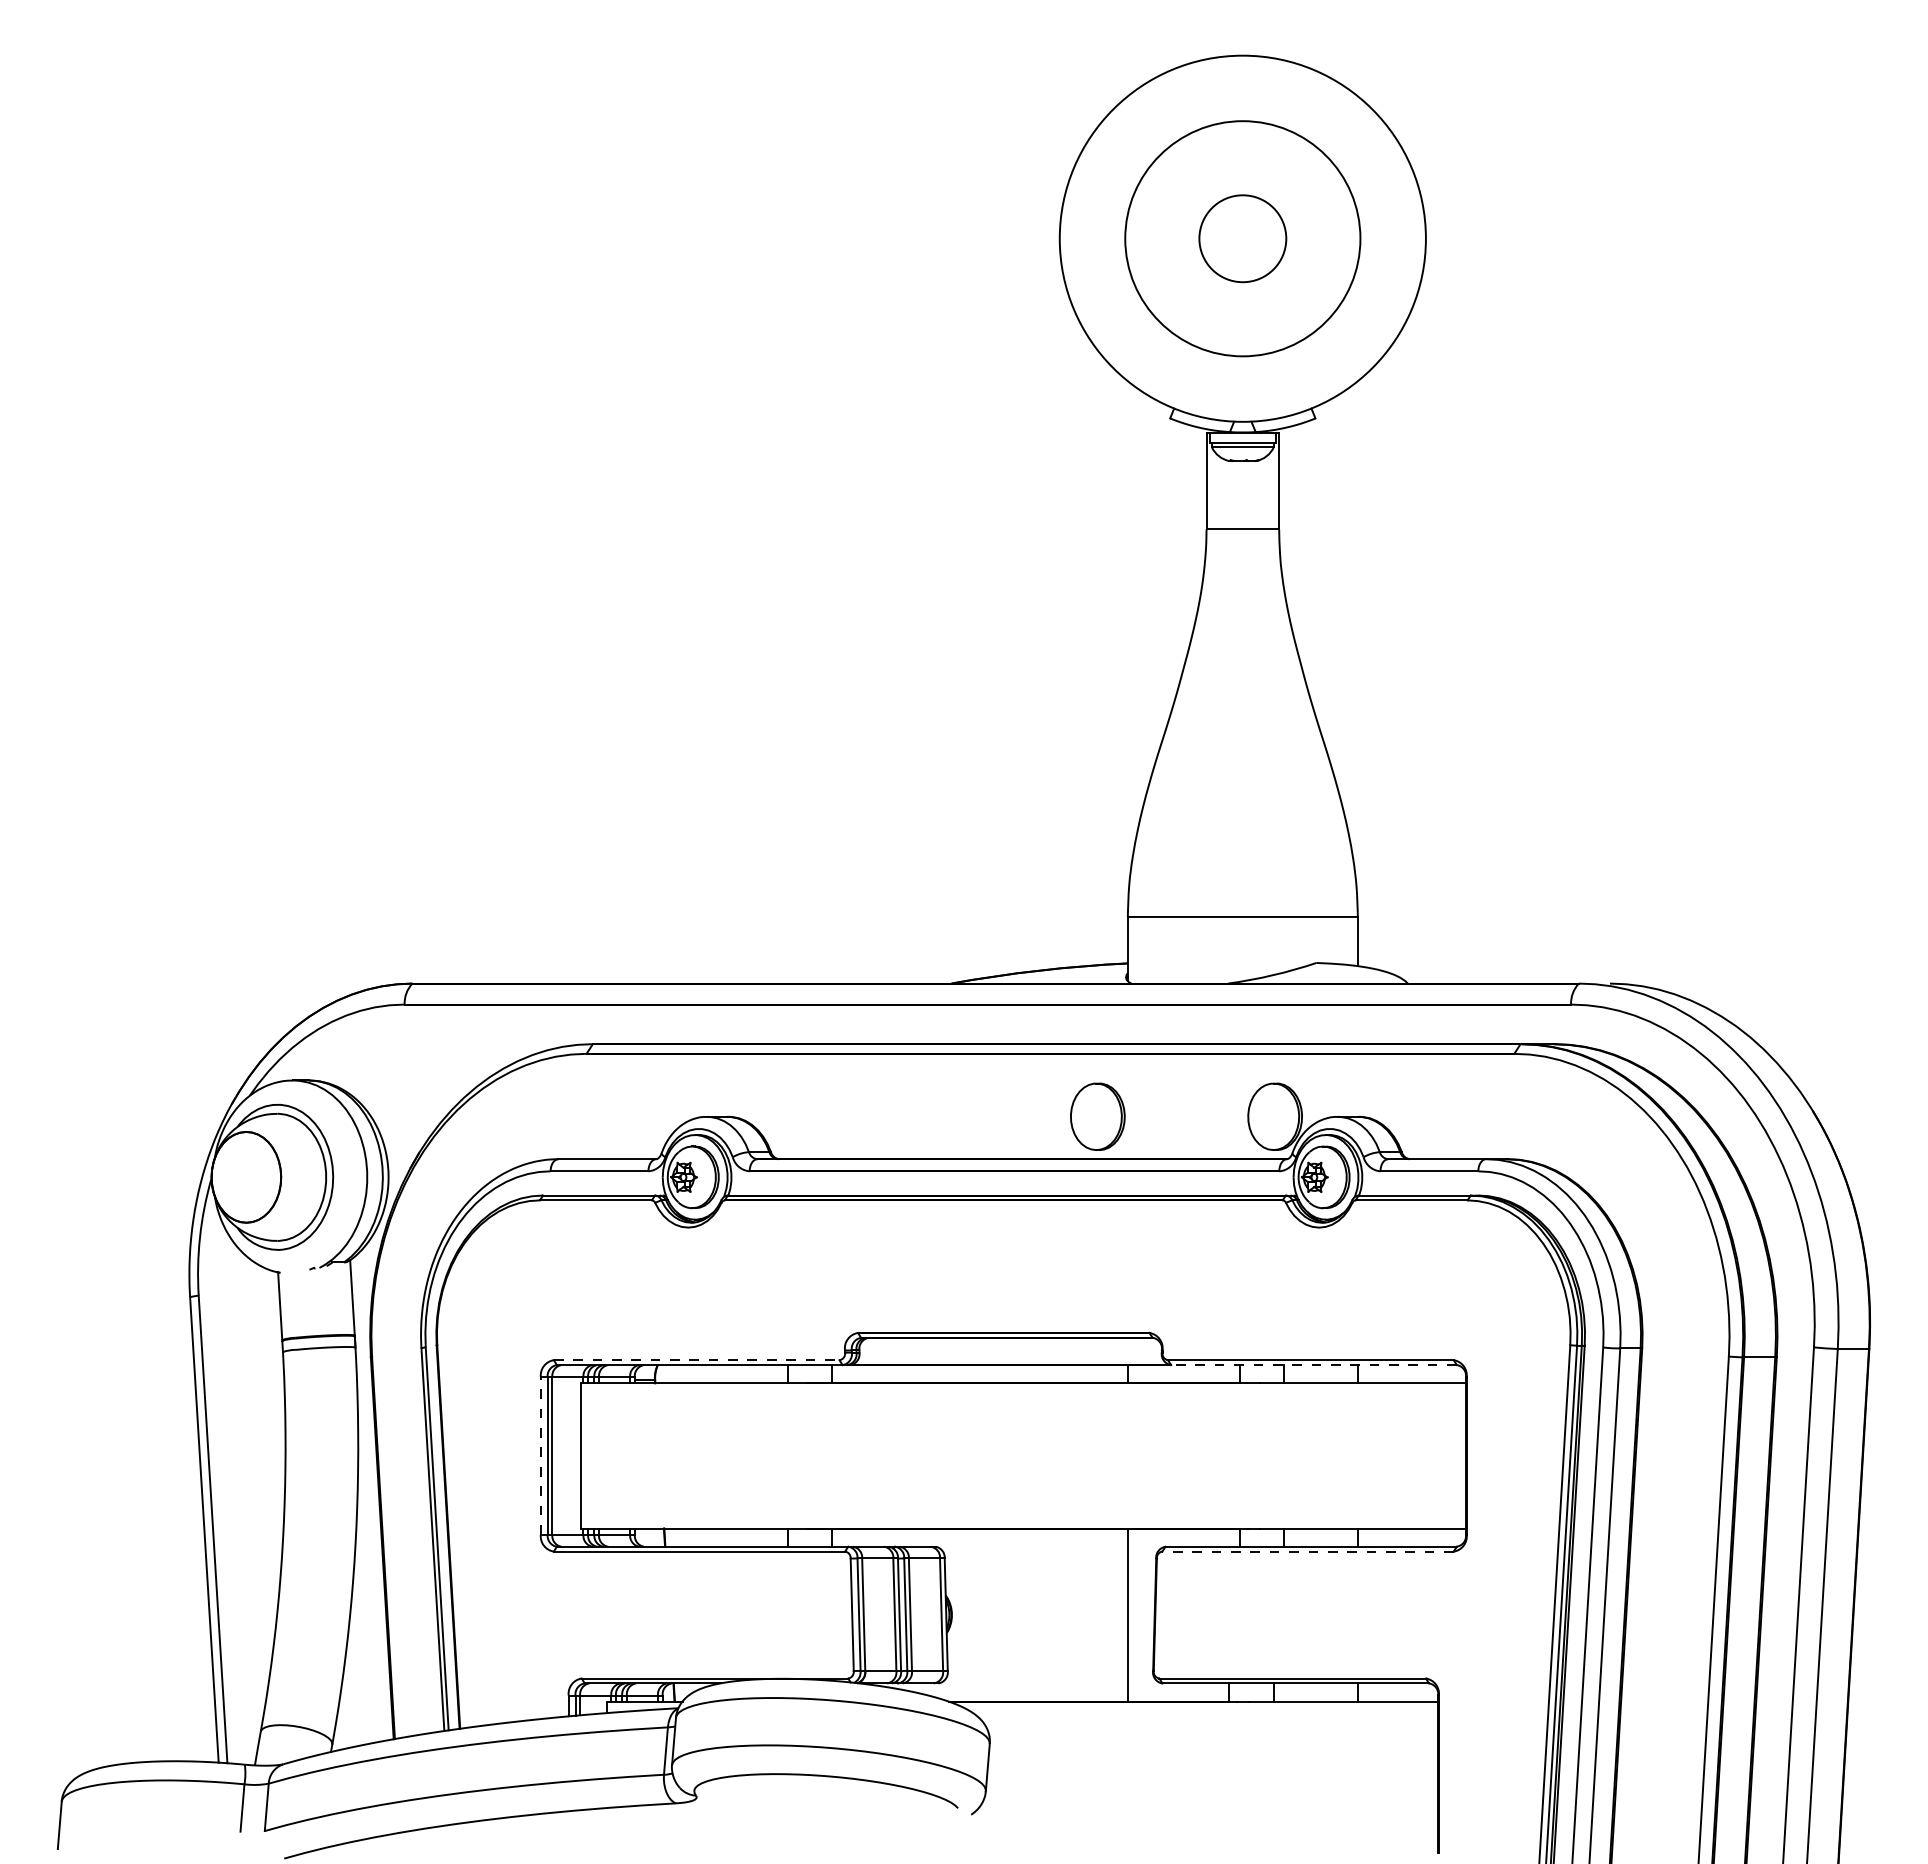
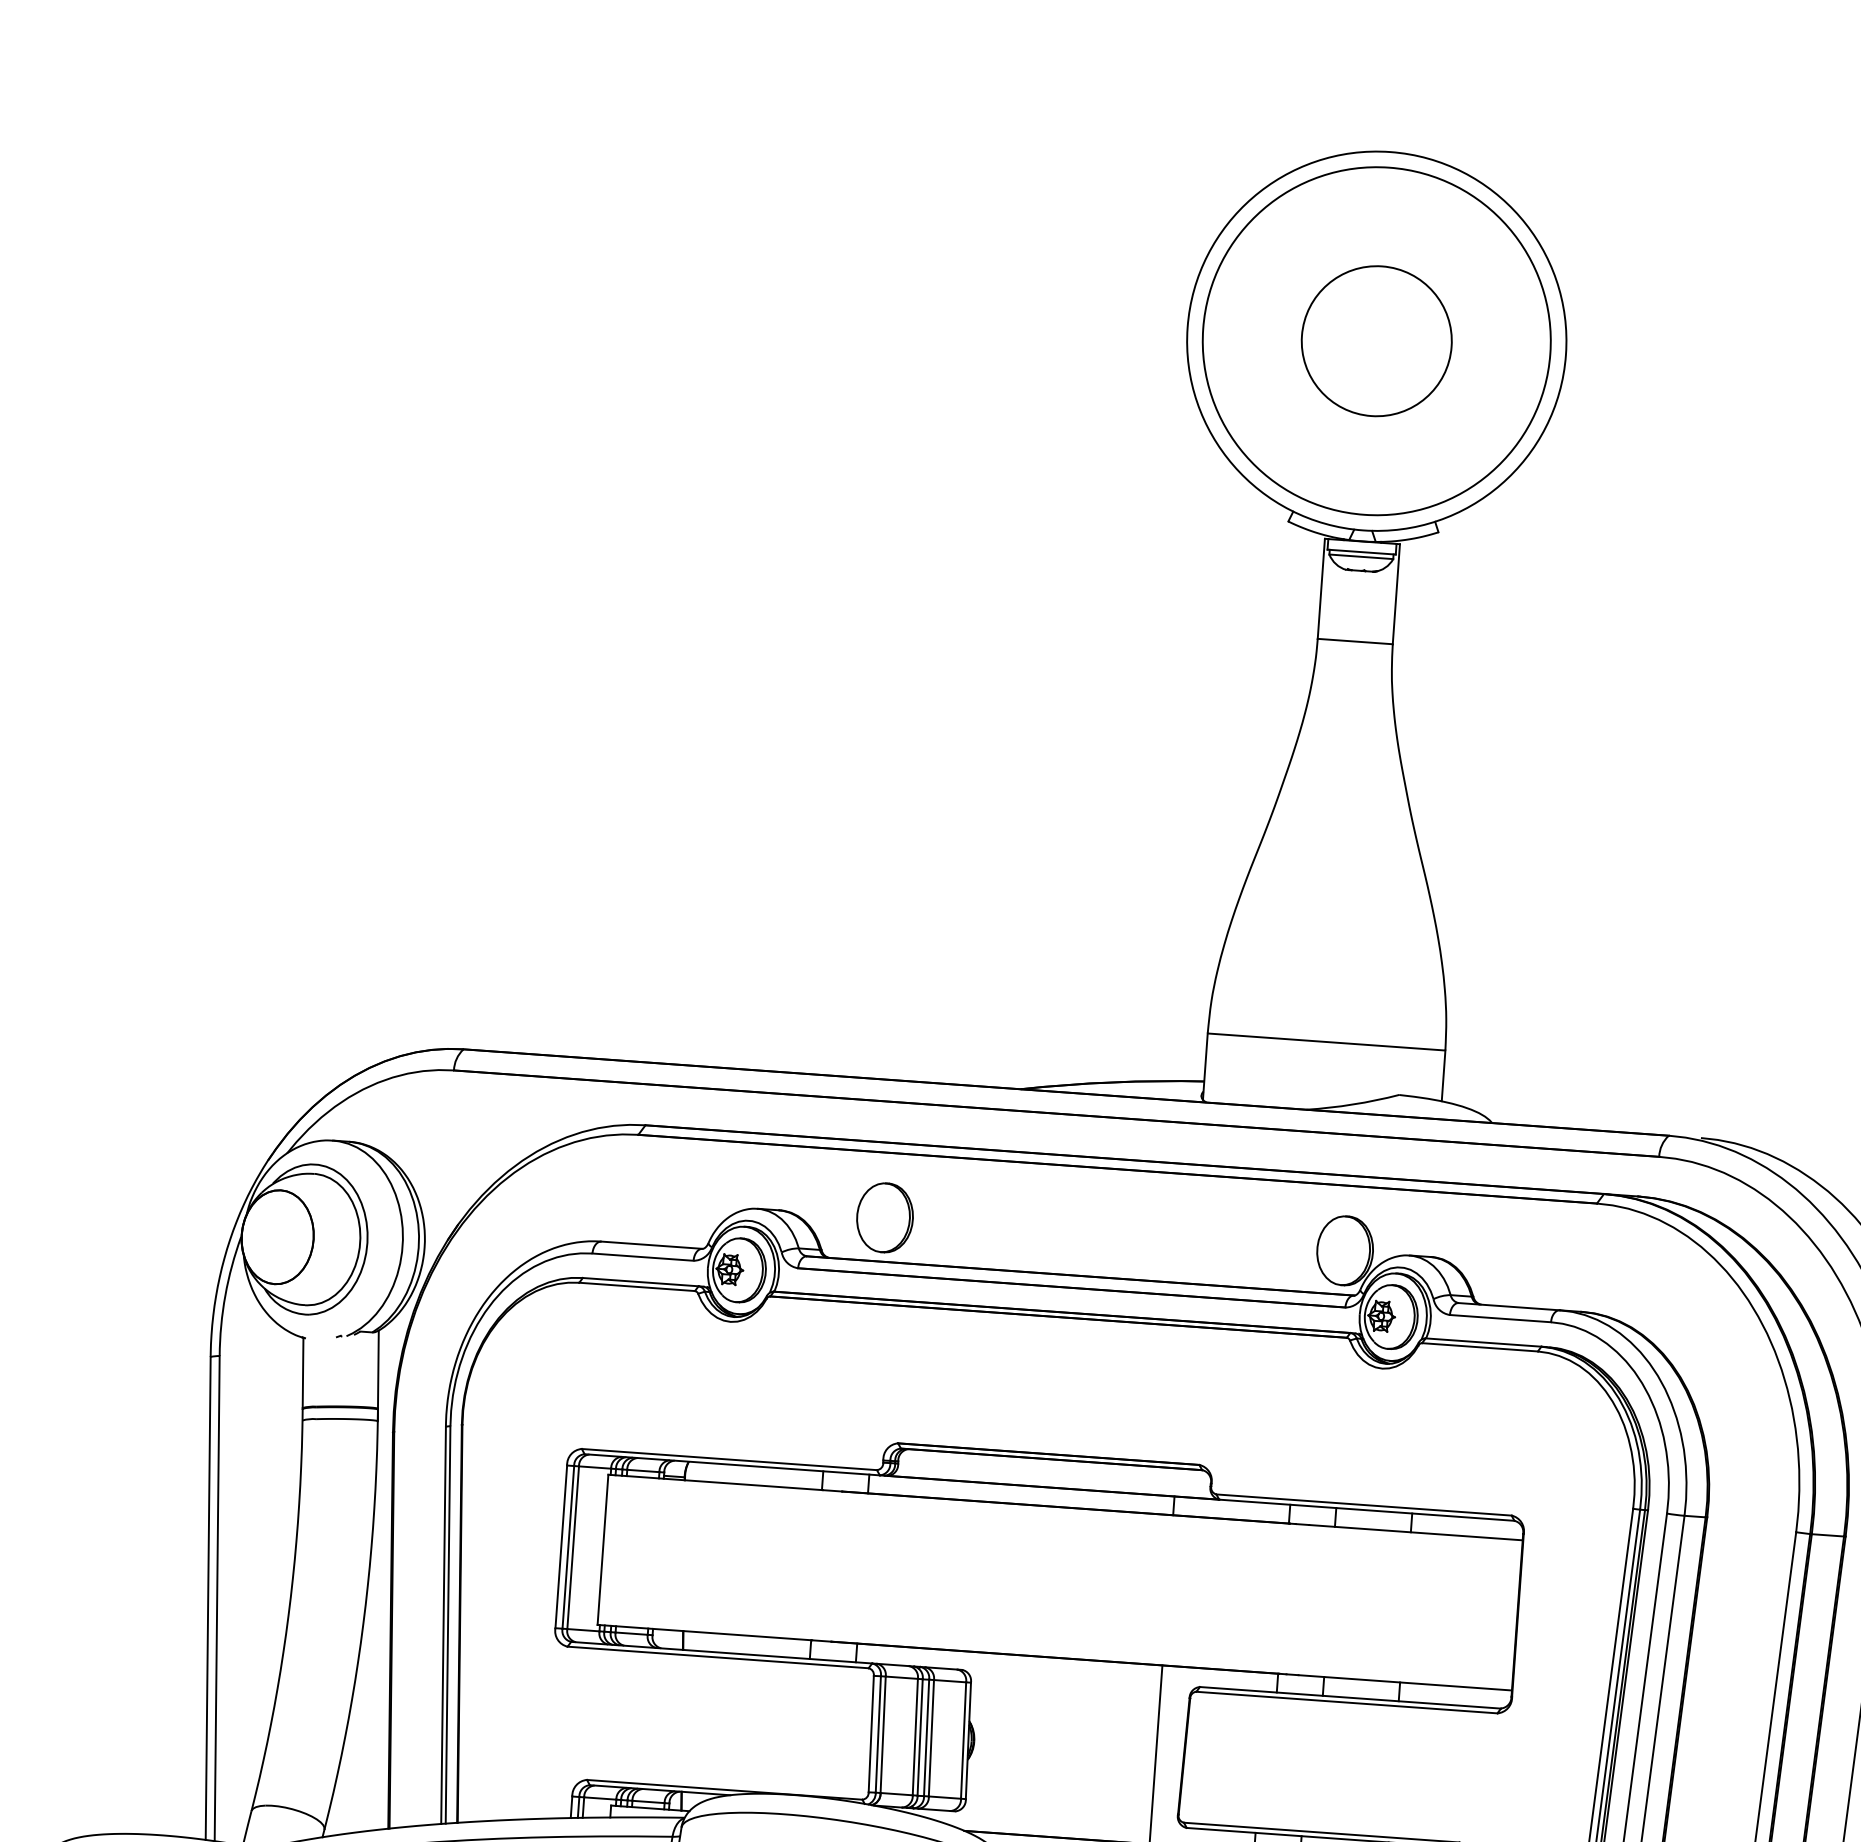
circle: (1242, 238) -> (1376, 340), size x1.43
circle: (1242, 238) -> (1376, 340), size x1.67
part: (1097, 1116) -> (884, 1217), moved
line: (696, 1360) -> (729, 1459), dashed -> solid
line: (1313, 1365) -> (1366, 1510), dashed -> solid
line: (540, 1455) -> (560, 1546), dashed -> solid
line: (1308, 1551) -> (1347, 1702), dashed -> solid

